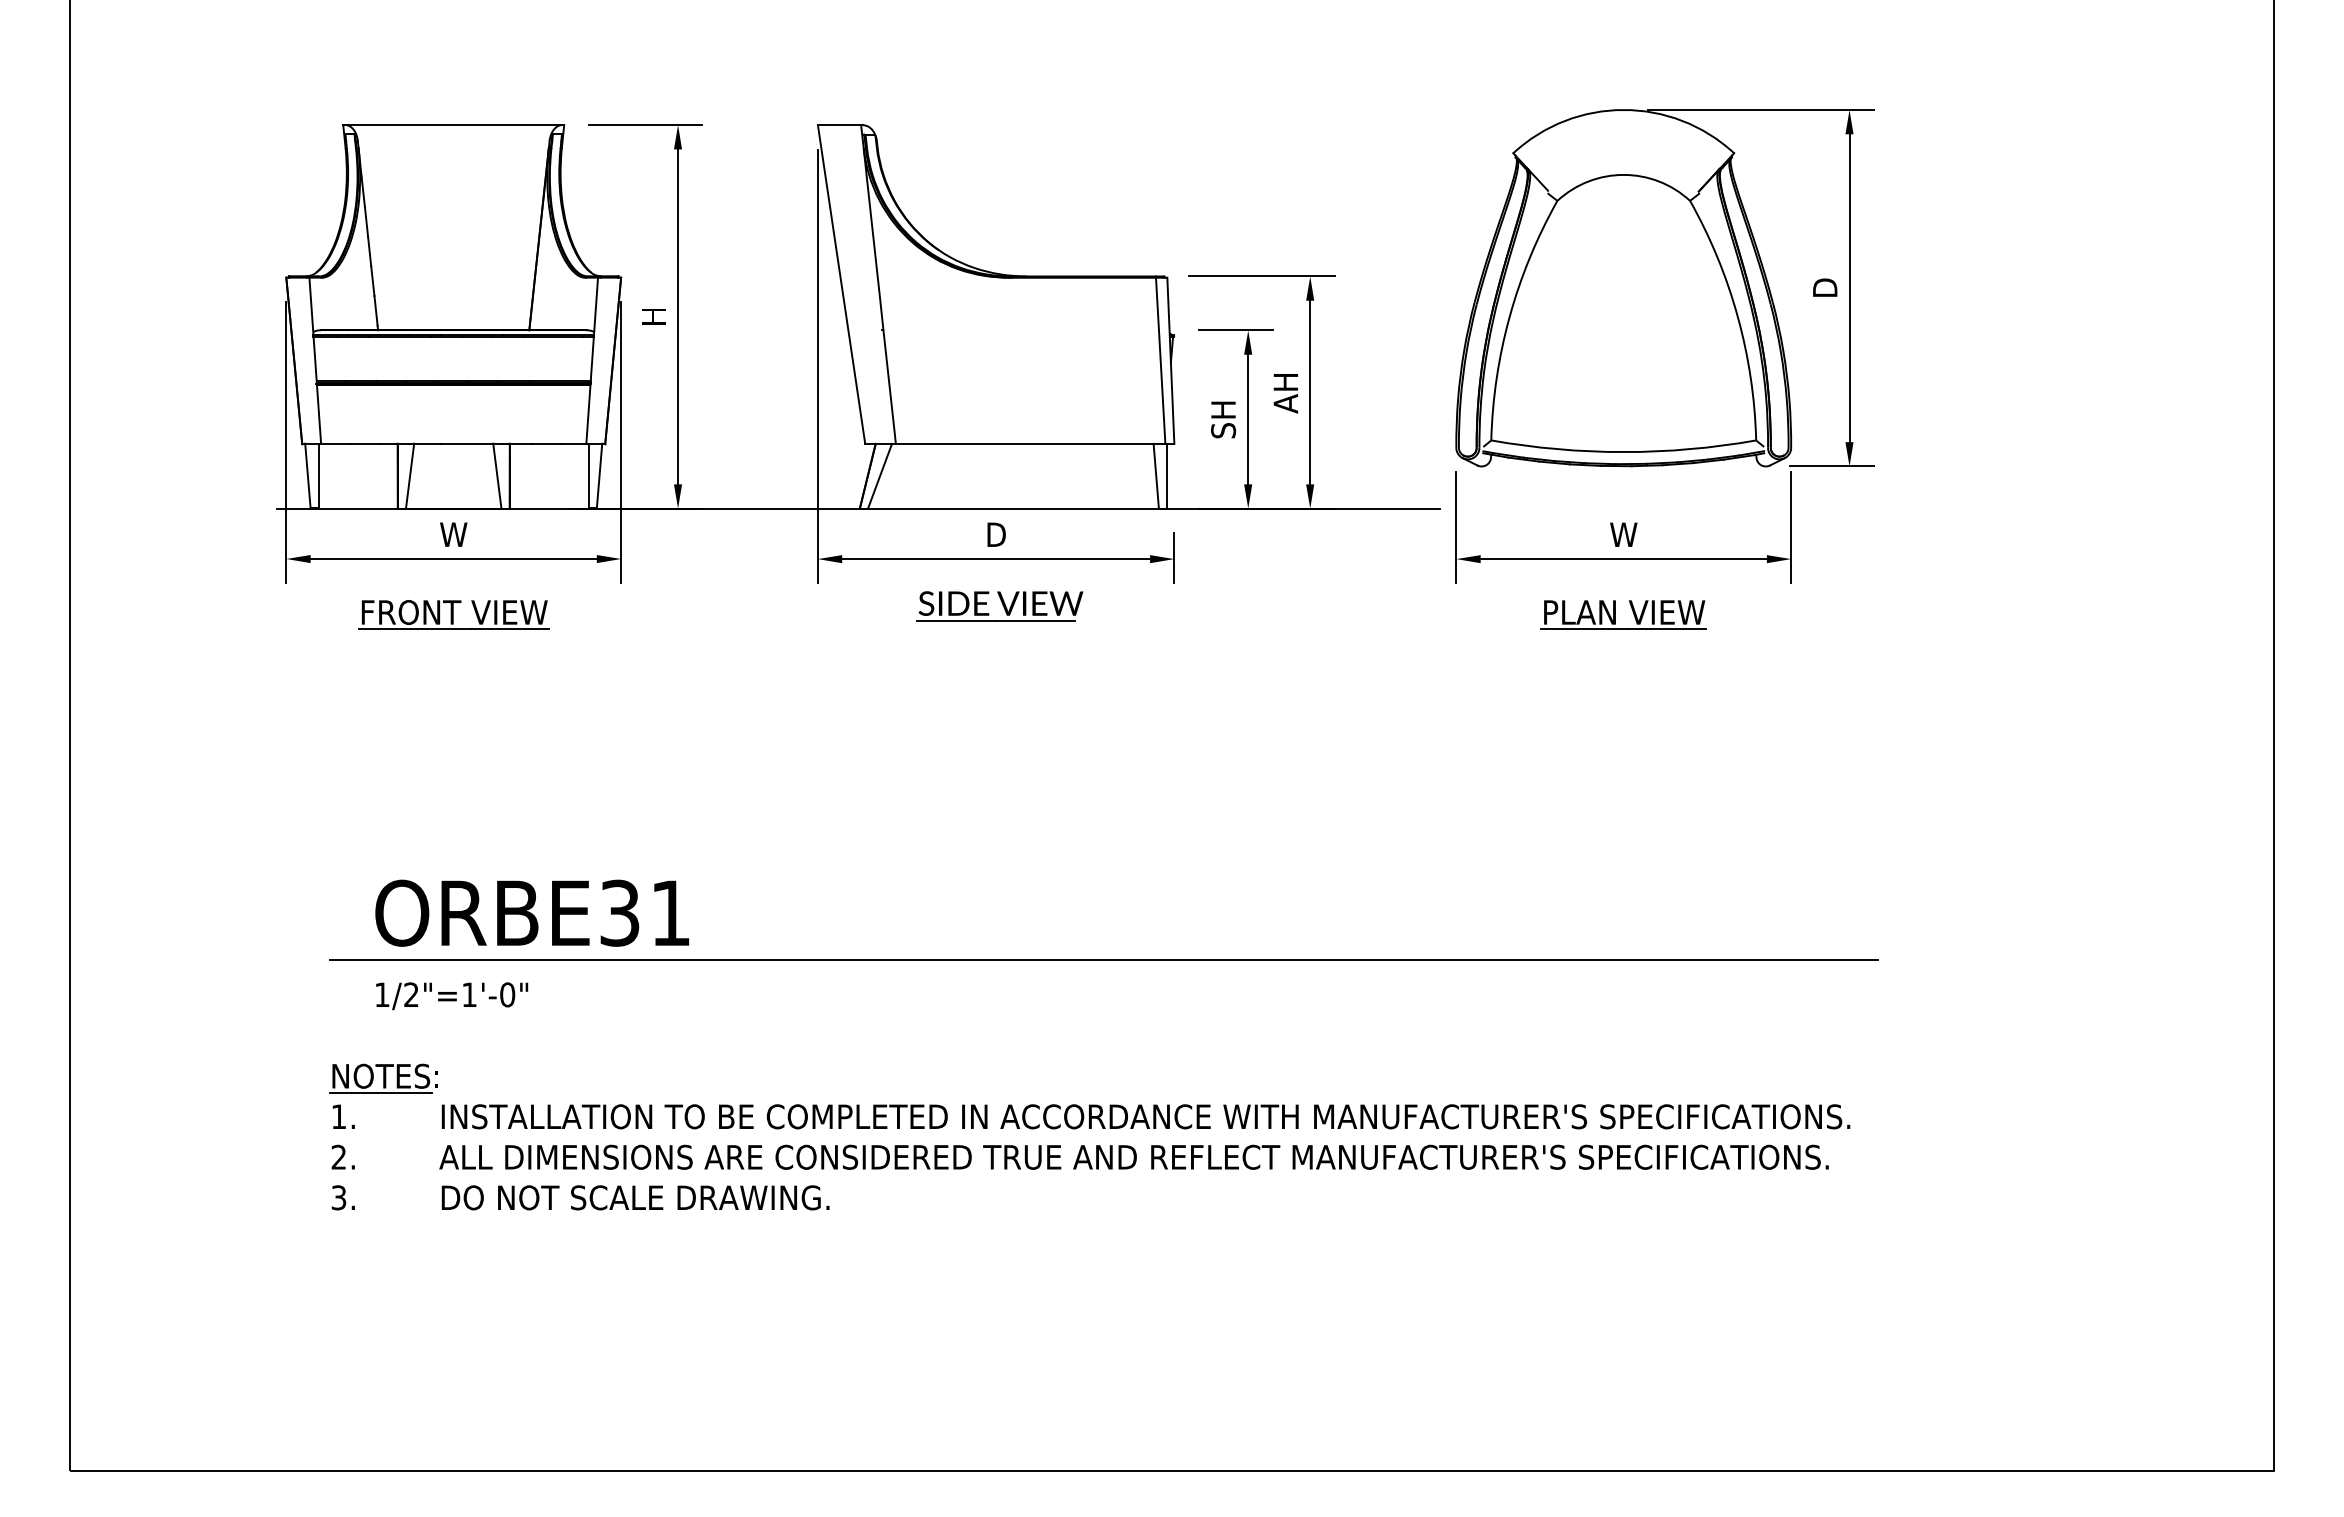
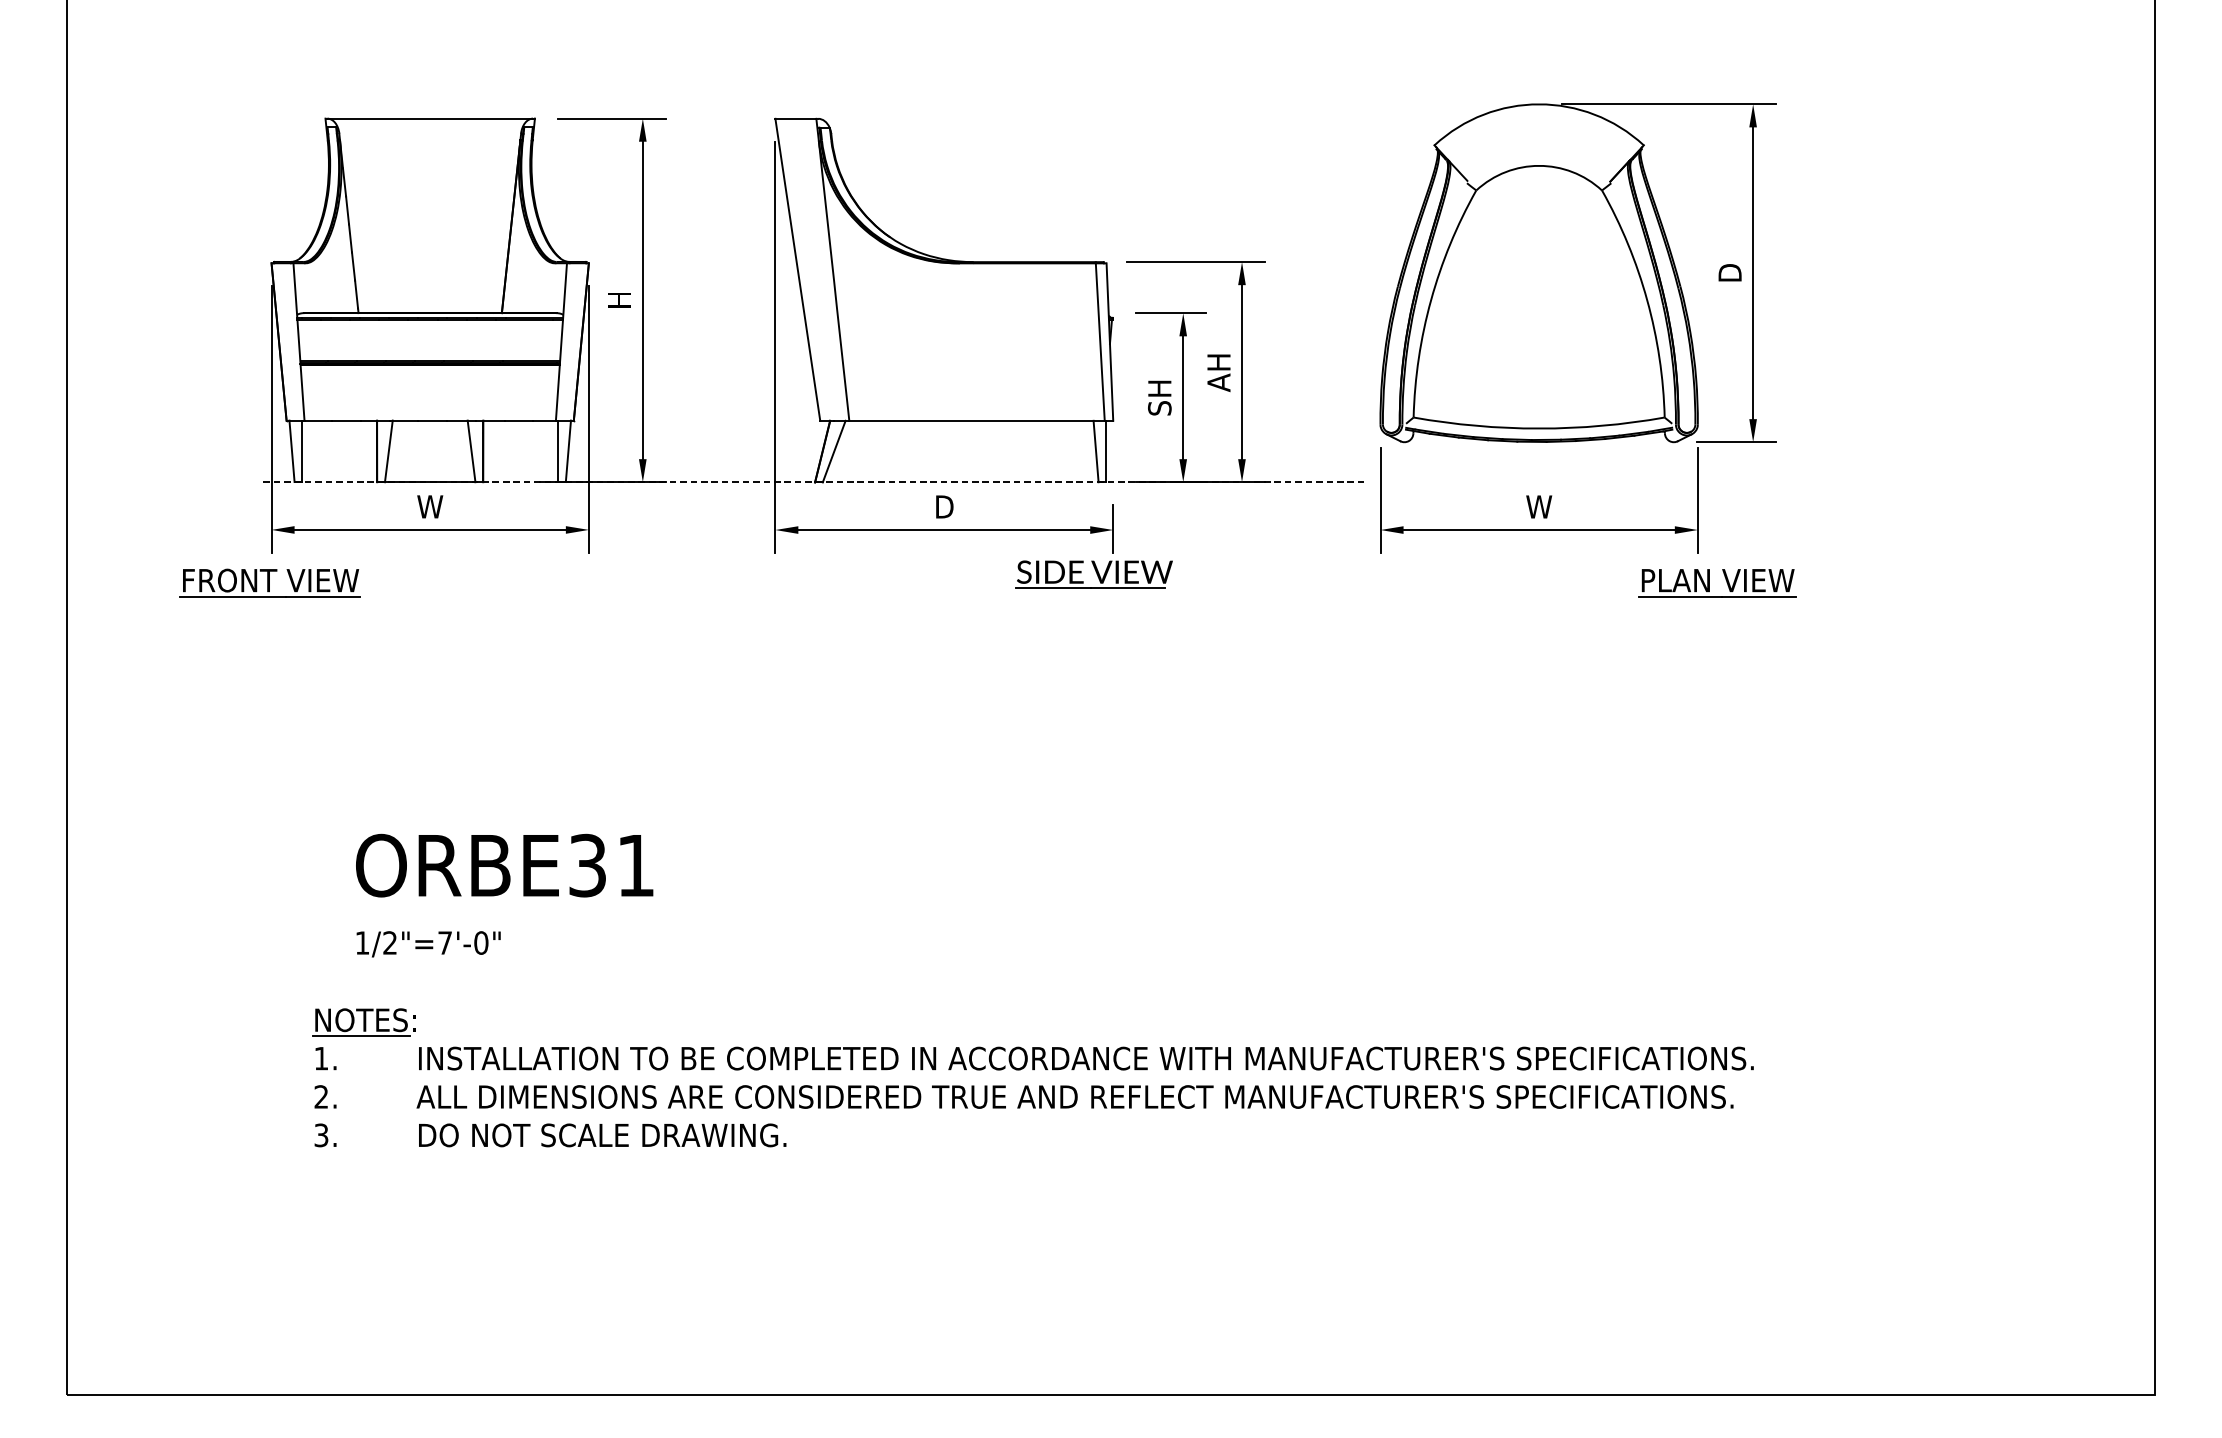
line: (859, 508) -> (814, 482), solid -> dashed
part: (999, 606) -> (1093, 574), moved
part: (453, 614) -> (269, 582), moved
part: (1615, 614) -> (1709, 582), moved
line: (1103, 960) -> (1046, 910), removed
text: (469, 994) -> (445, 942), 1/2"=1'-0" -> 1/2"=7'-0"

